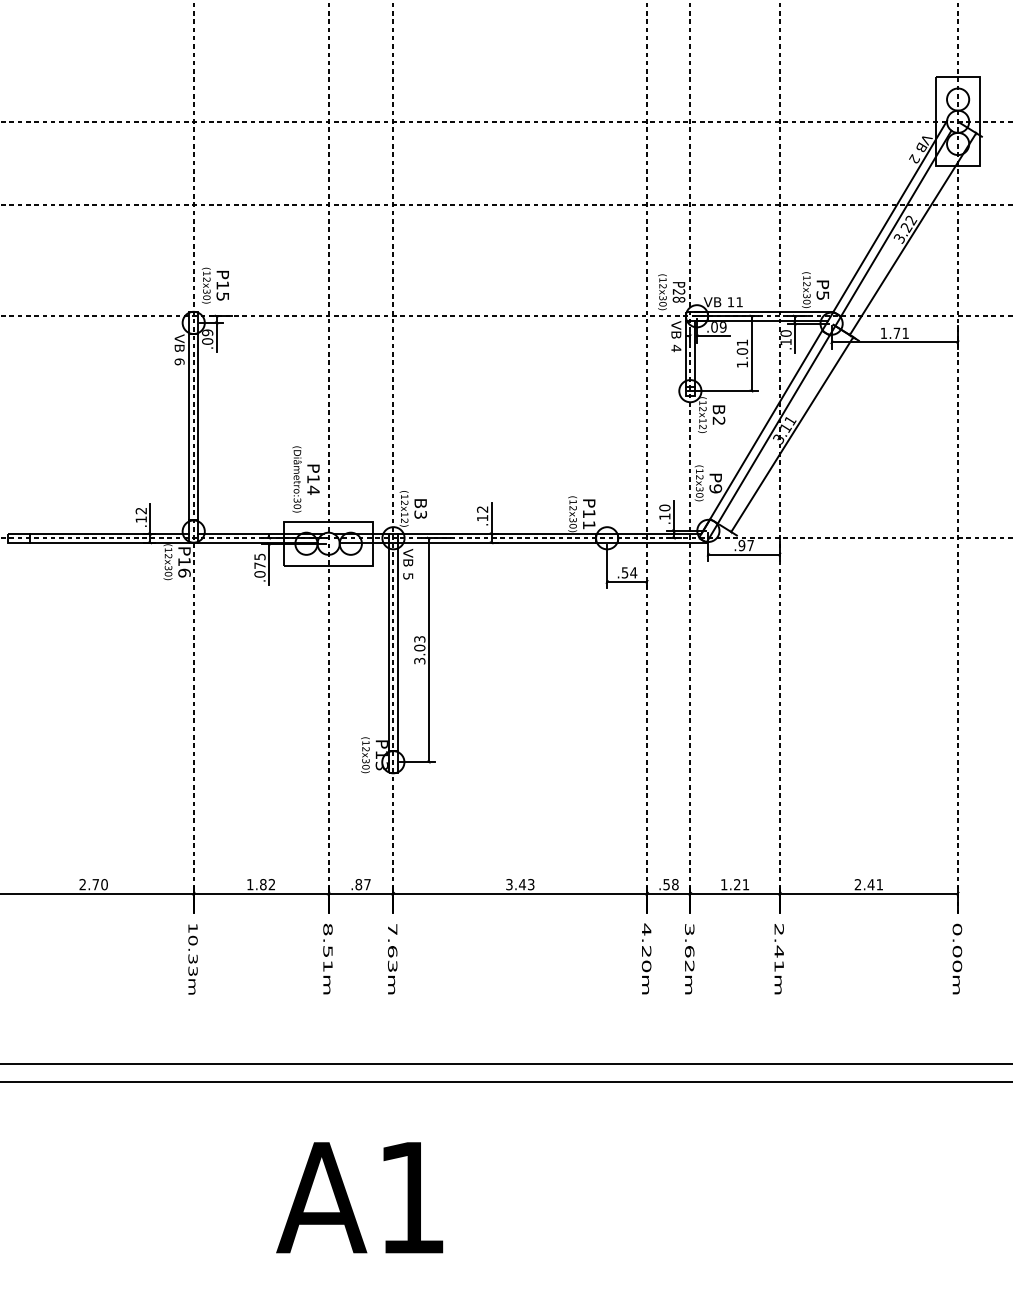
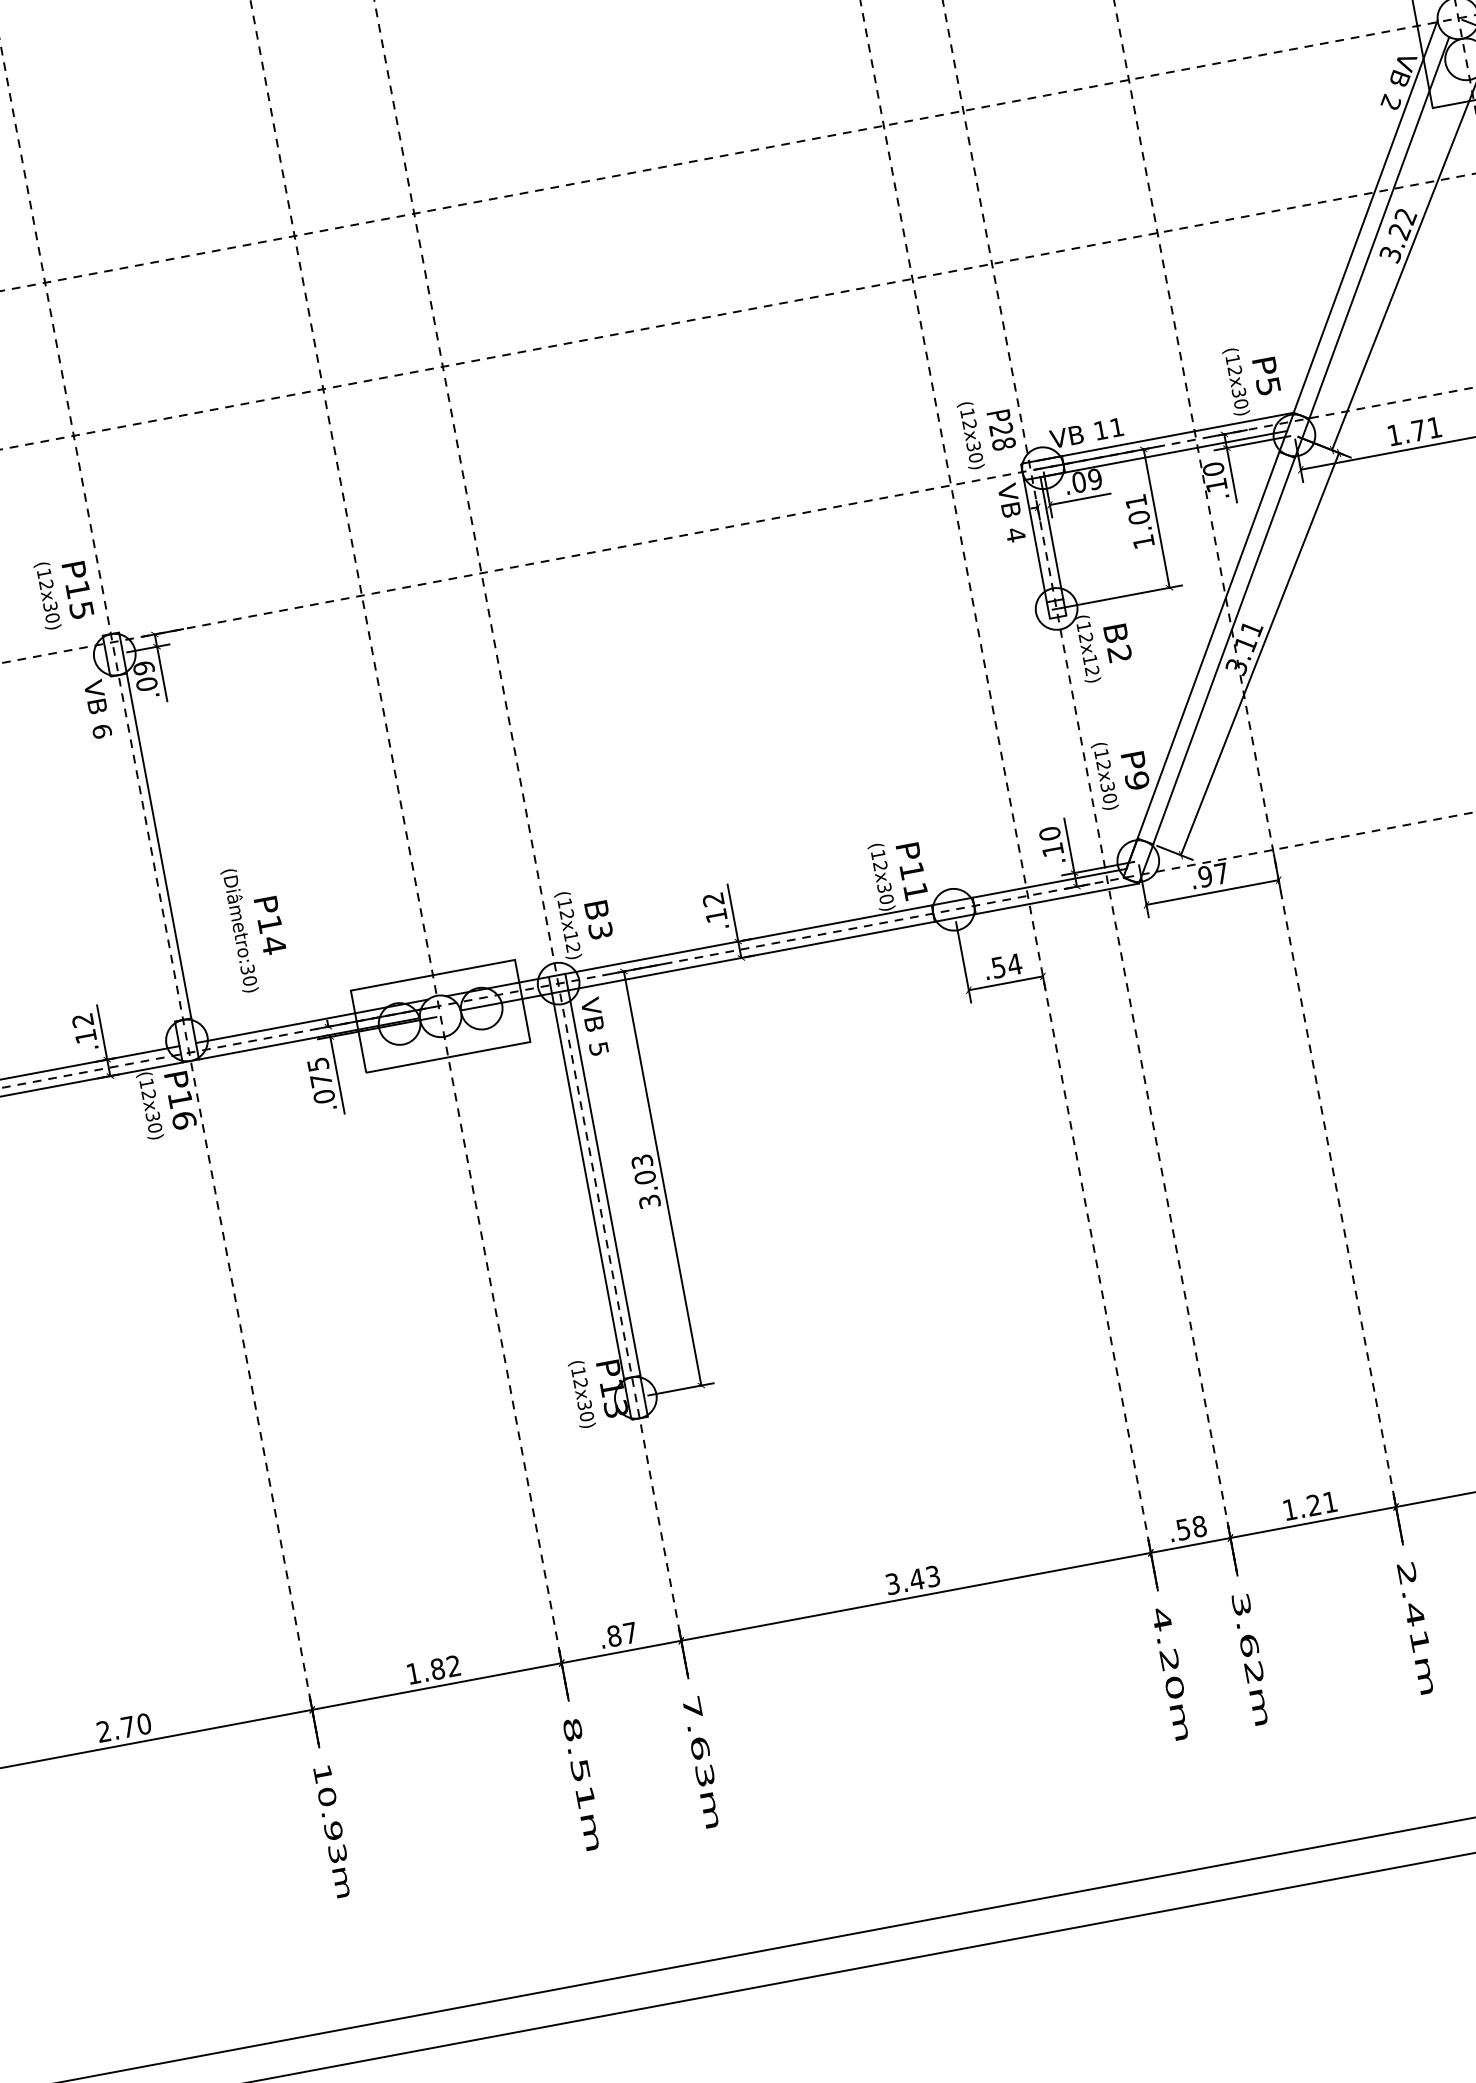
text: (215, 285) -> (64, 592), moved
line: (189, 427) -> (143, 849), removed
text: (305, 479) -> (255, 927), moved
text: (192, 958) -> (332, 1830), 10.33m -> 10.93m

